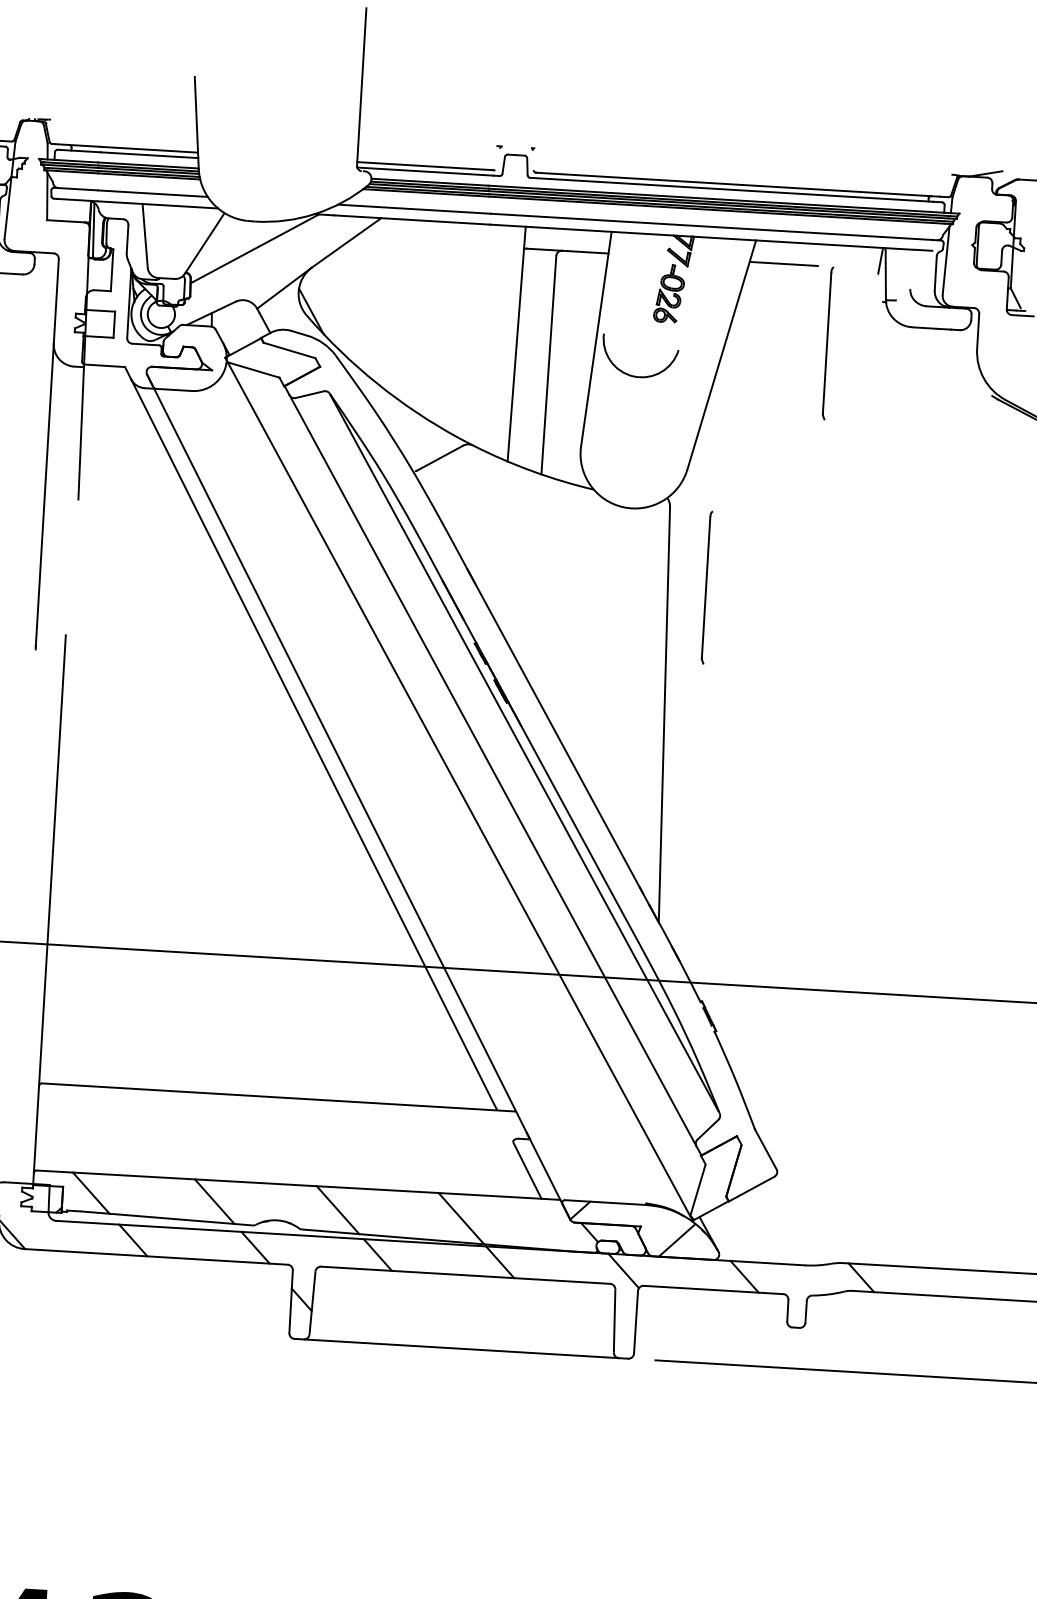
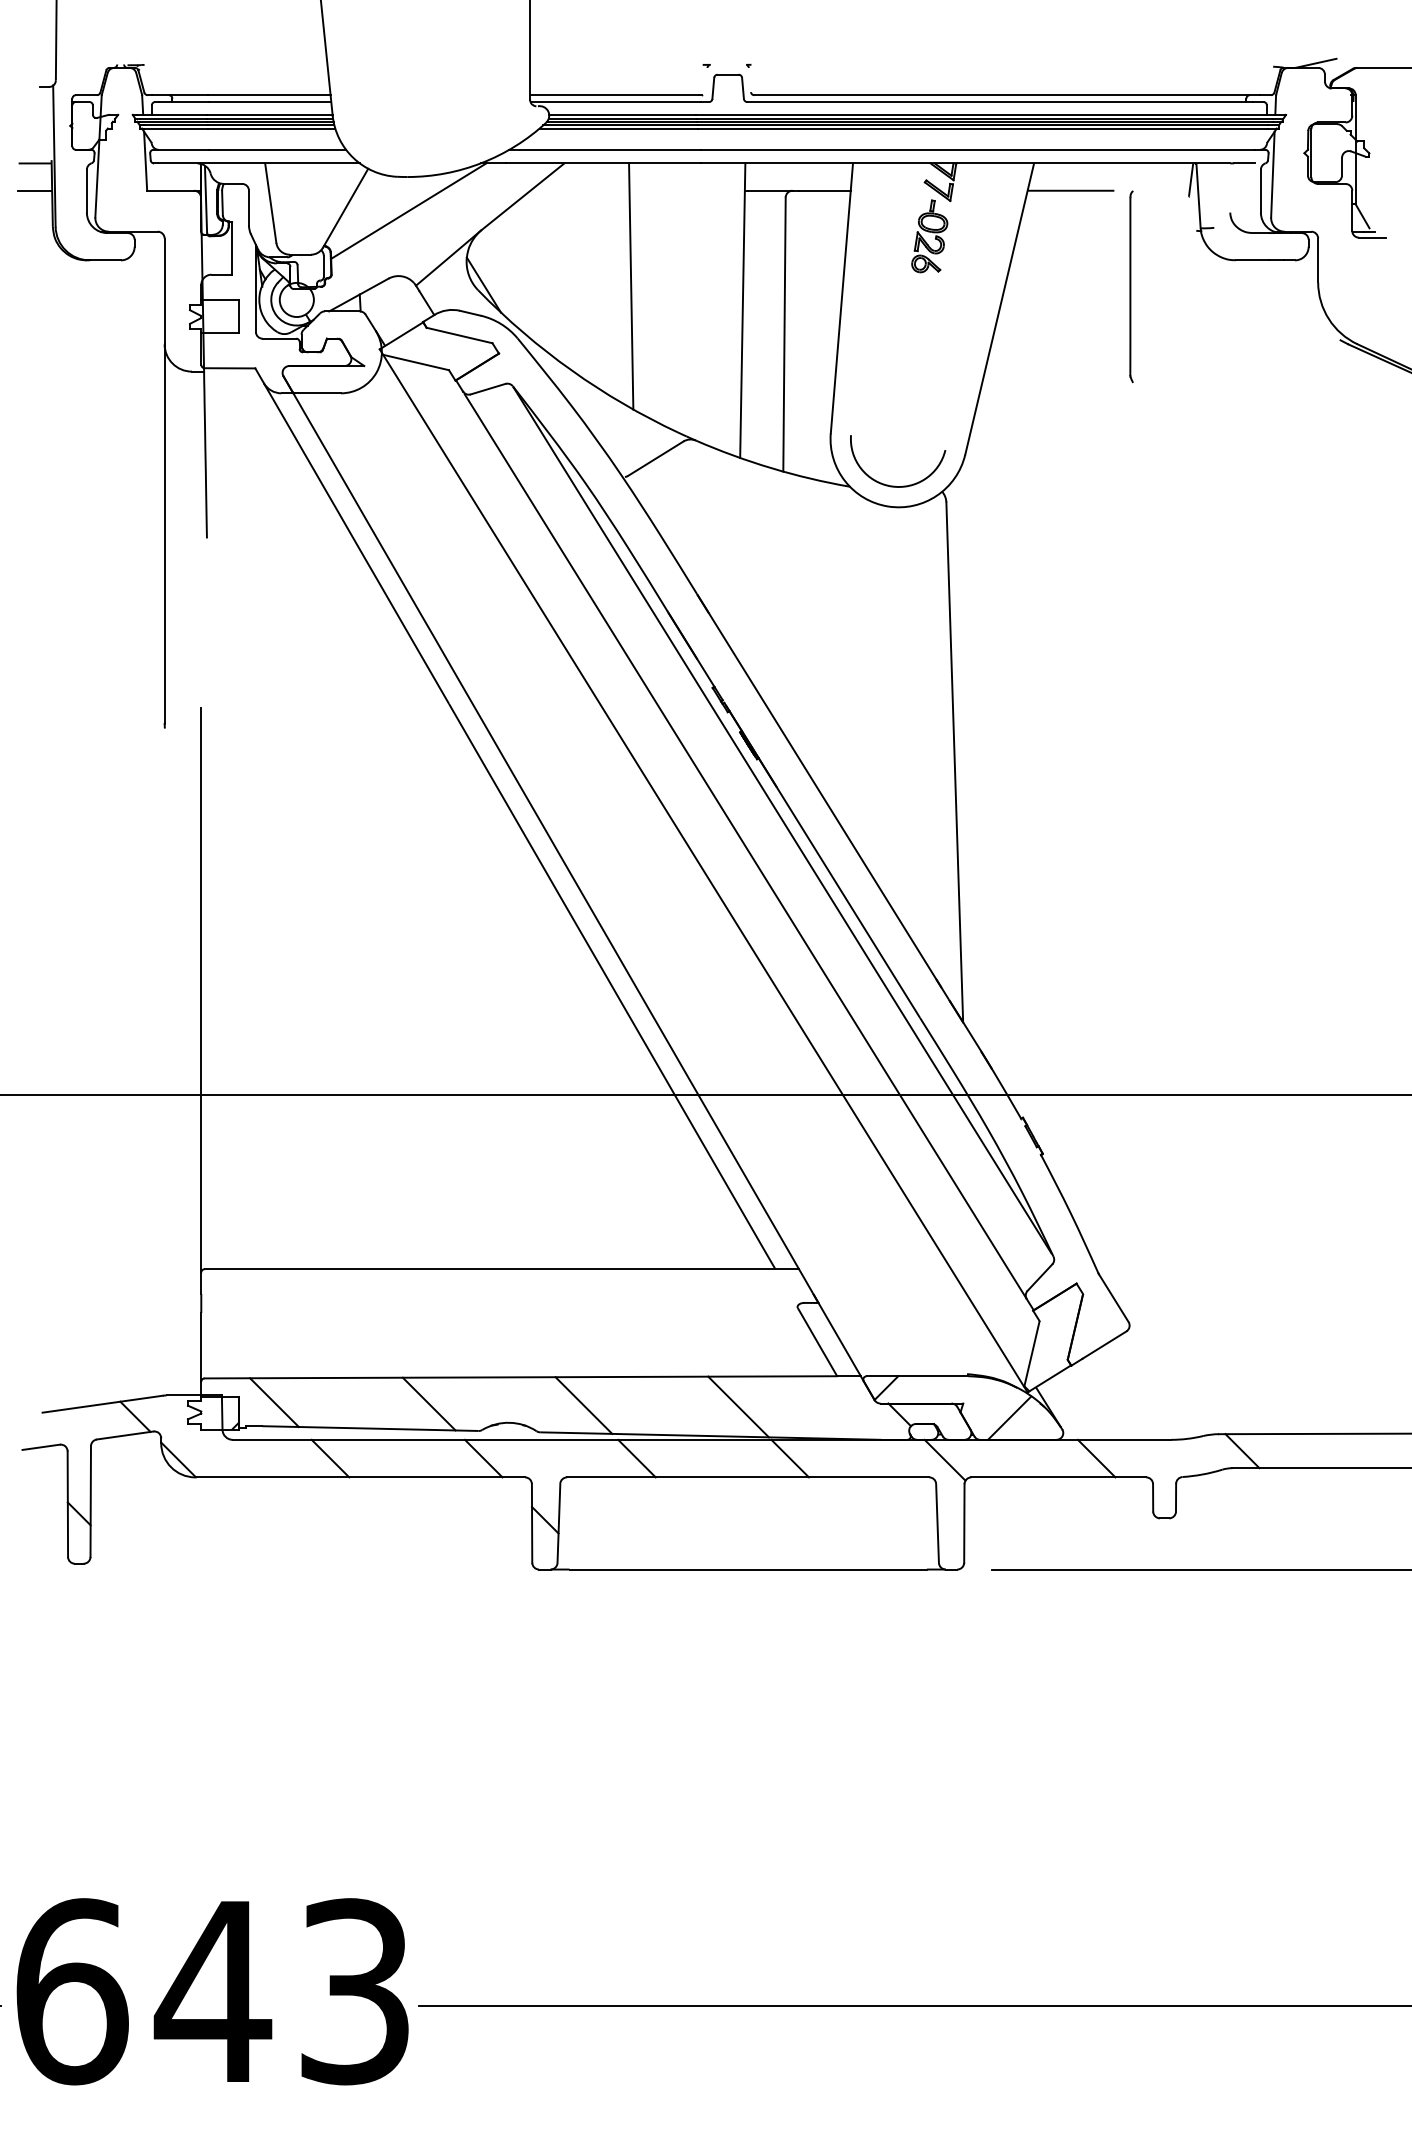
line: (429, 319) -> (631, 286), added
arc: (637, 375) -> (895, 485), moved
part: (707, 587) -> (998, 600), removed

